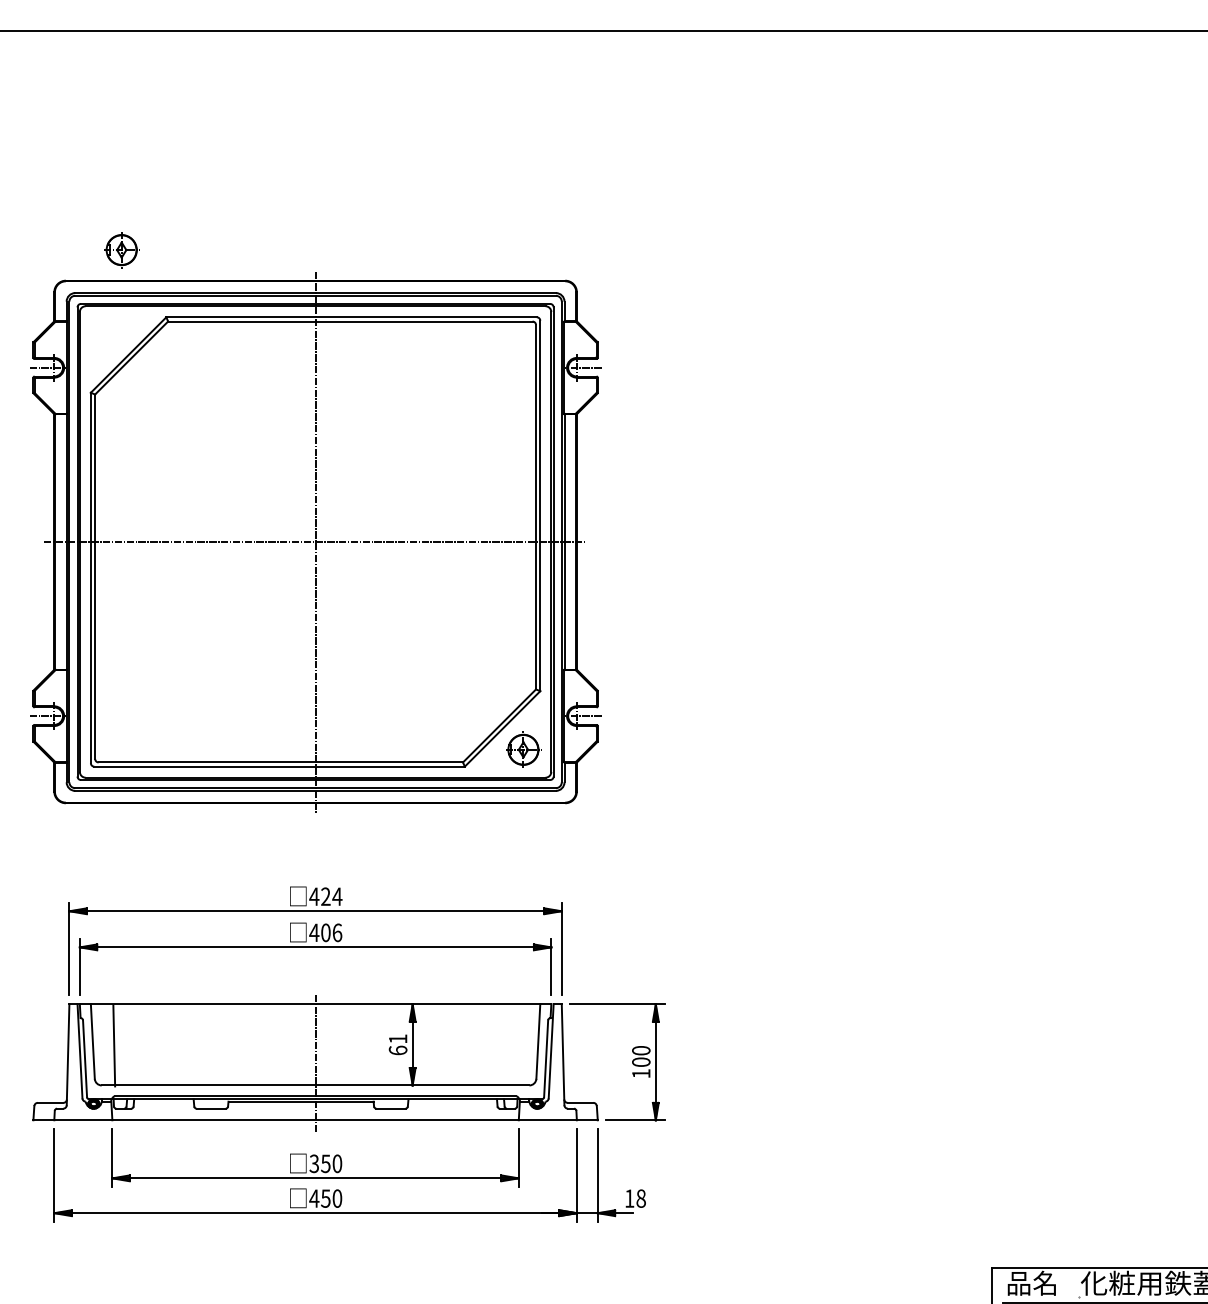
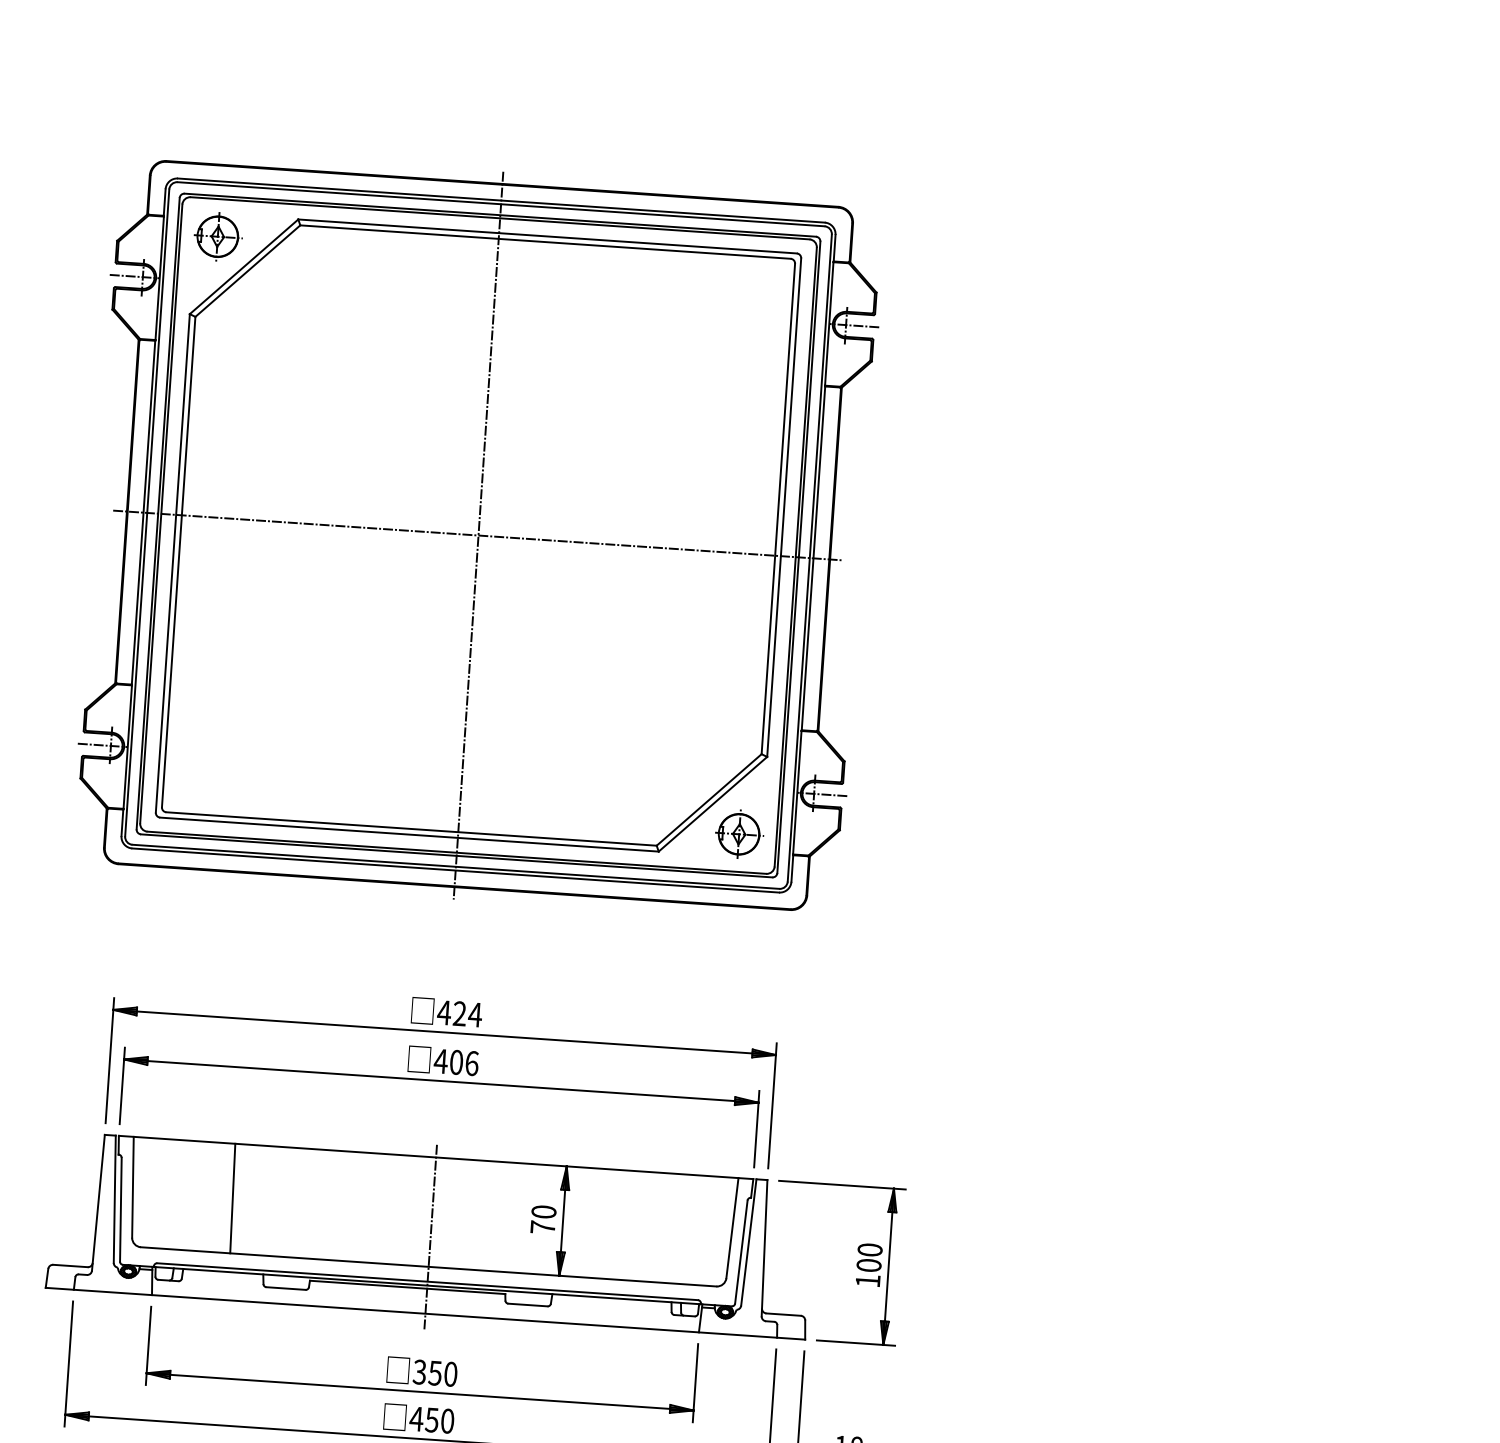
part: (121, 250) -> (217, 237), moved
text: (397, 1044) -> (542, 1219), 61 -> 70
line: (114, 1045) -> (233, 1198), moved

